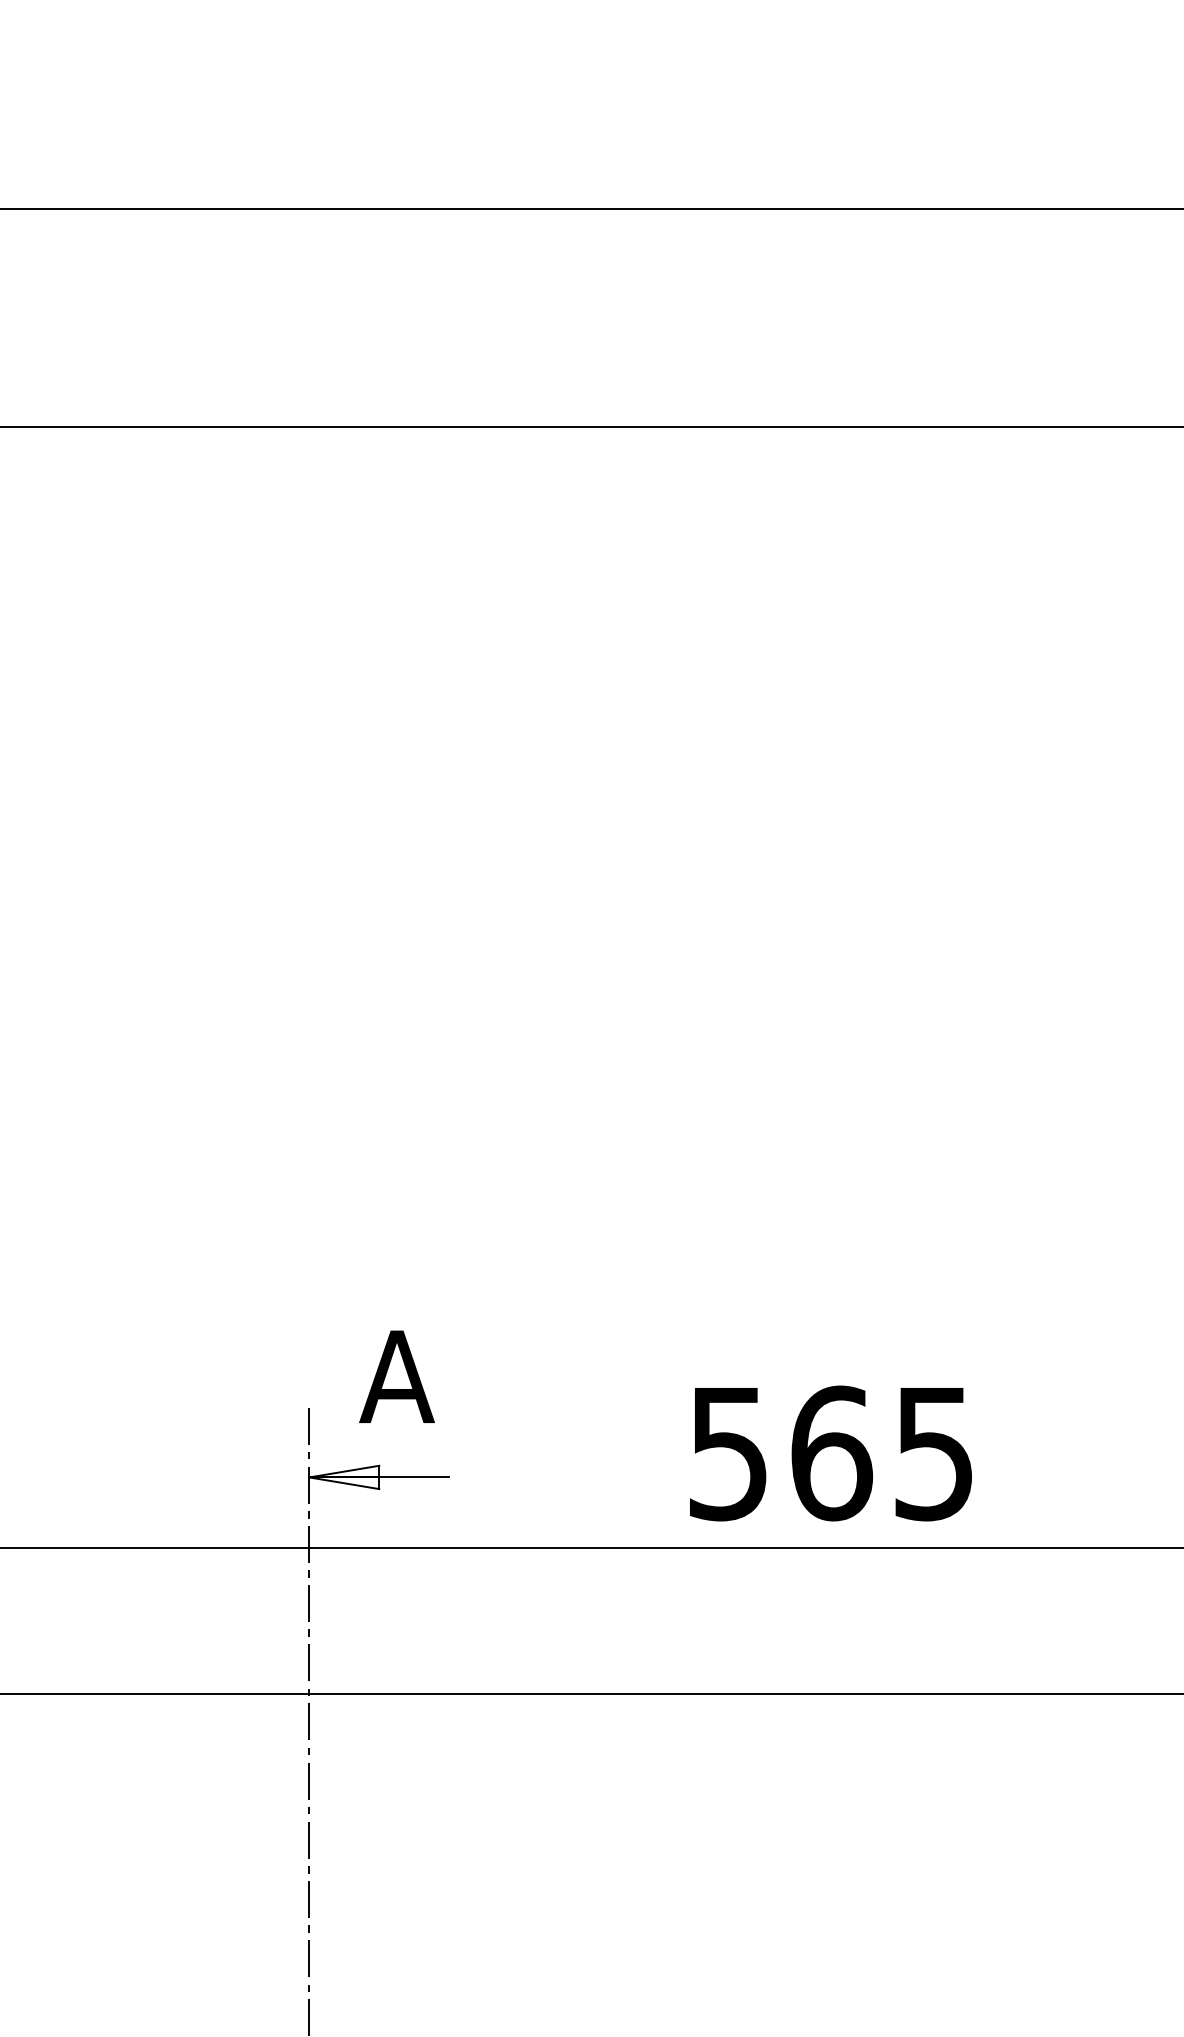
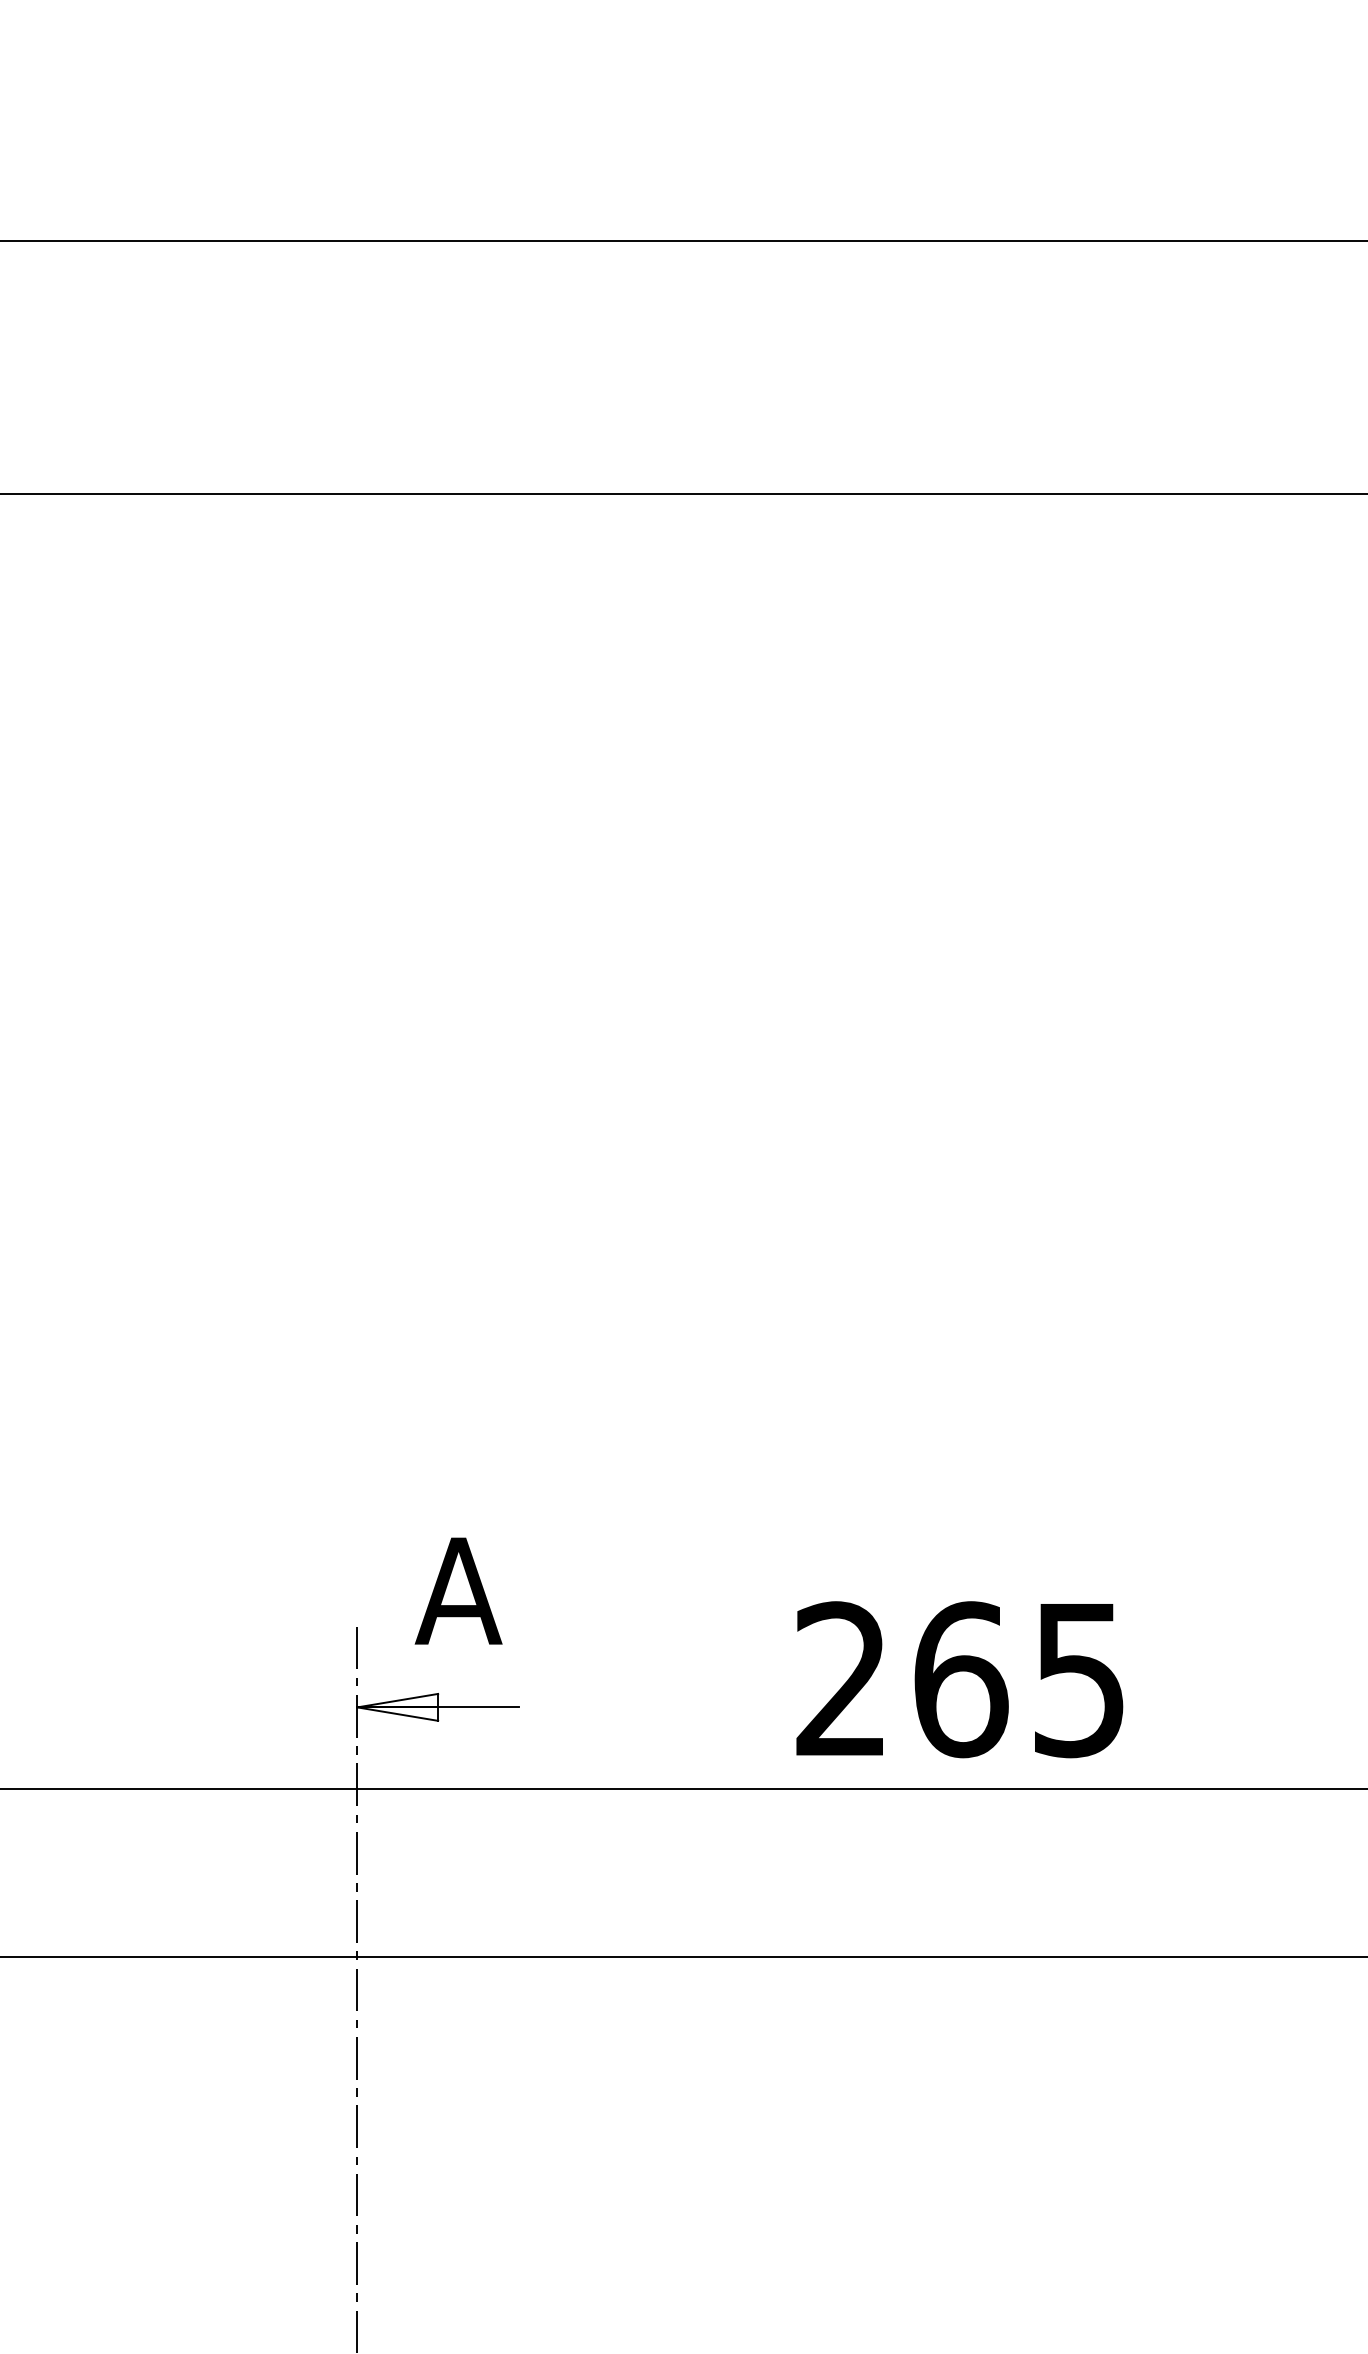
text: (727, 1453) -> (840, 1679), 565 -> 265

